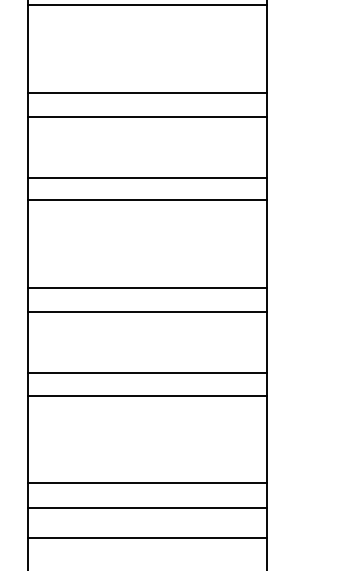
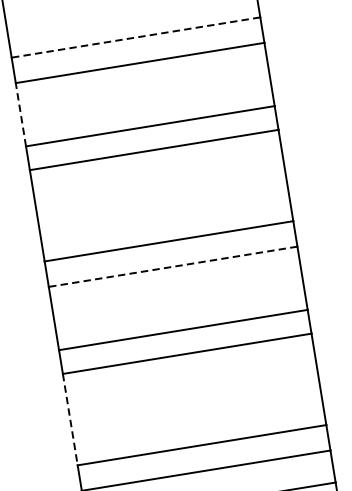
line: (147, 92) -> (135, 37), solid -> dashed
line: (28, 146) -> (20, 113), solid -> dashed
line: (147, 312) -> (173, 267), solid -> dashed
line: (28, 439) -> (70, 419), solid -> dashed

